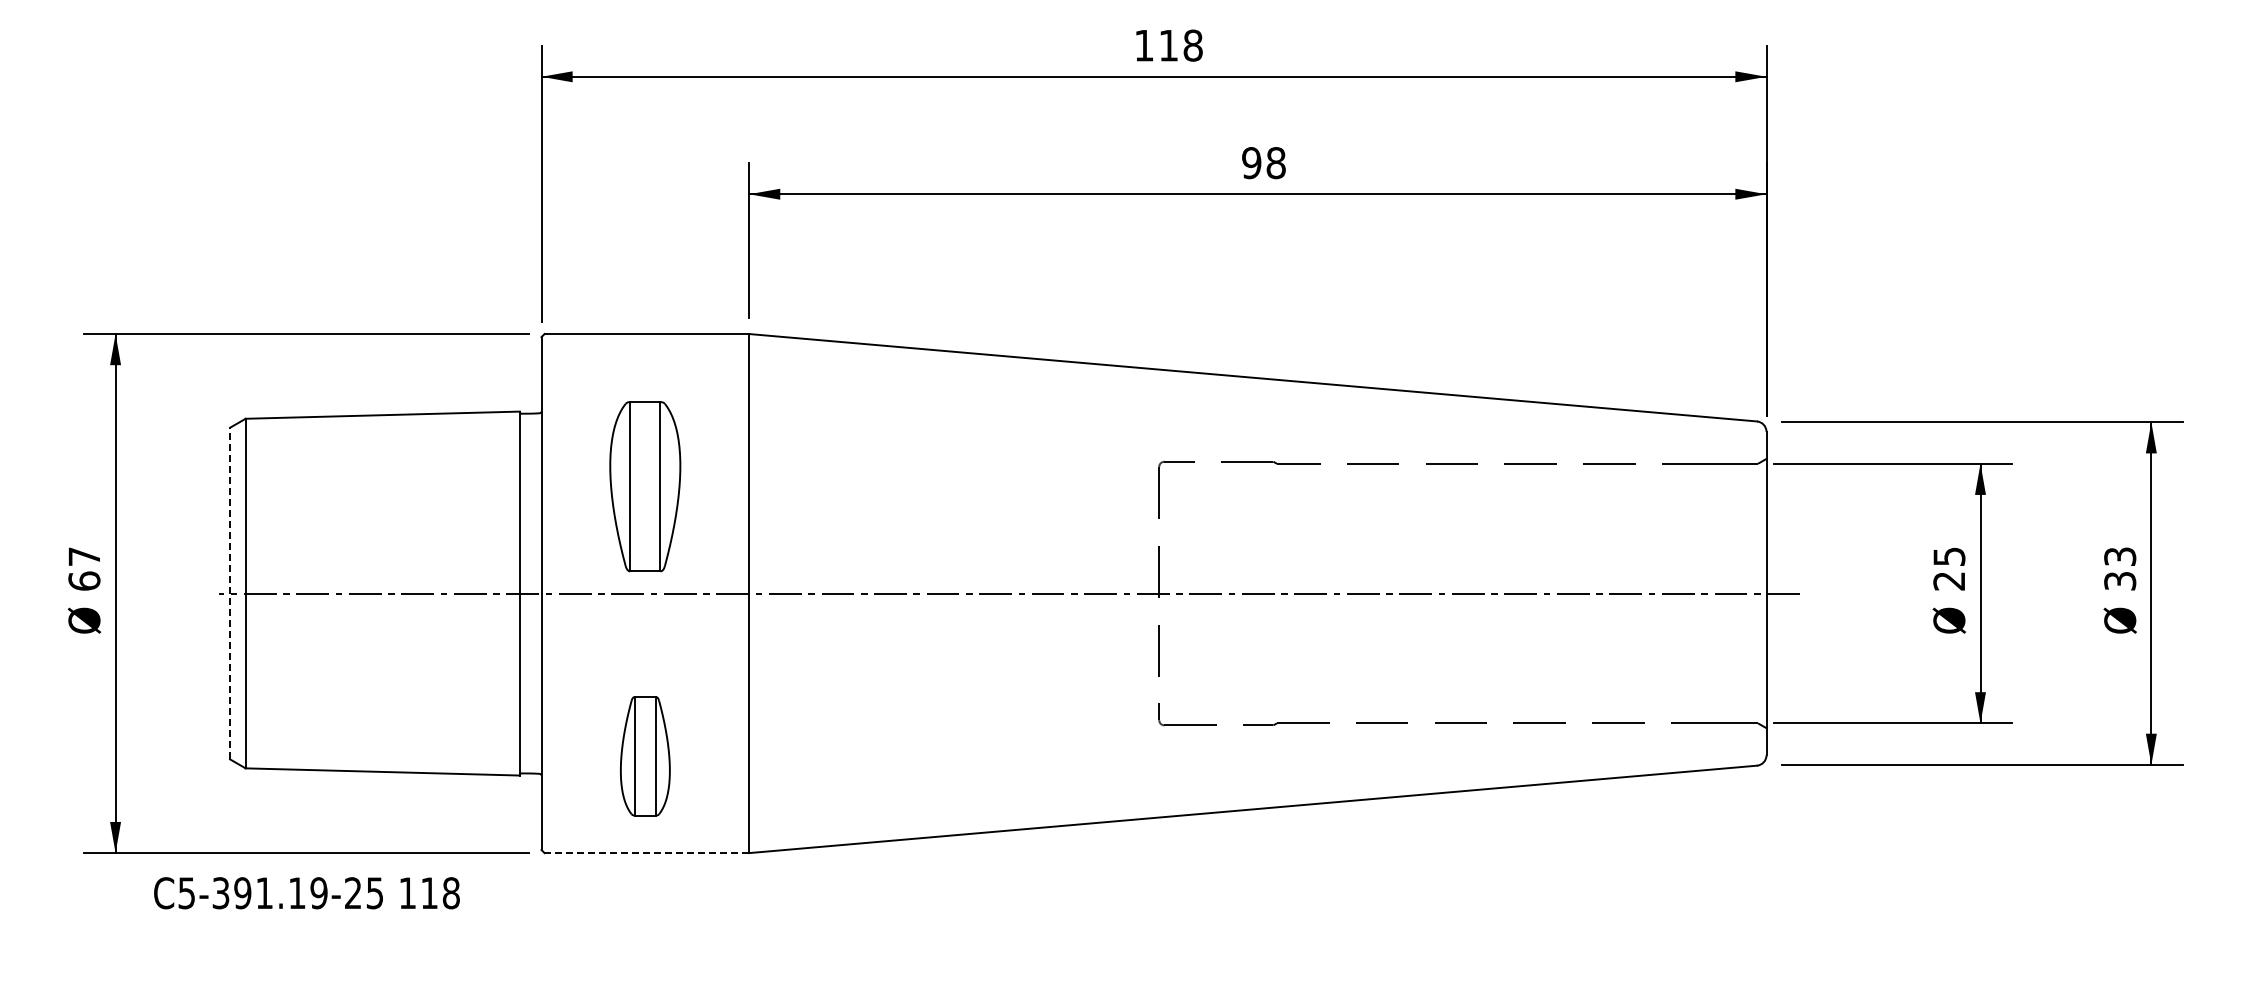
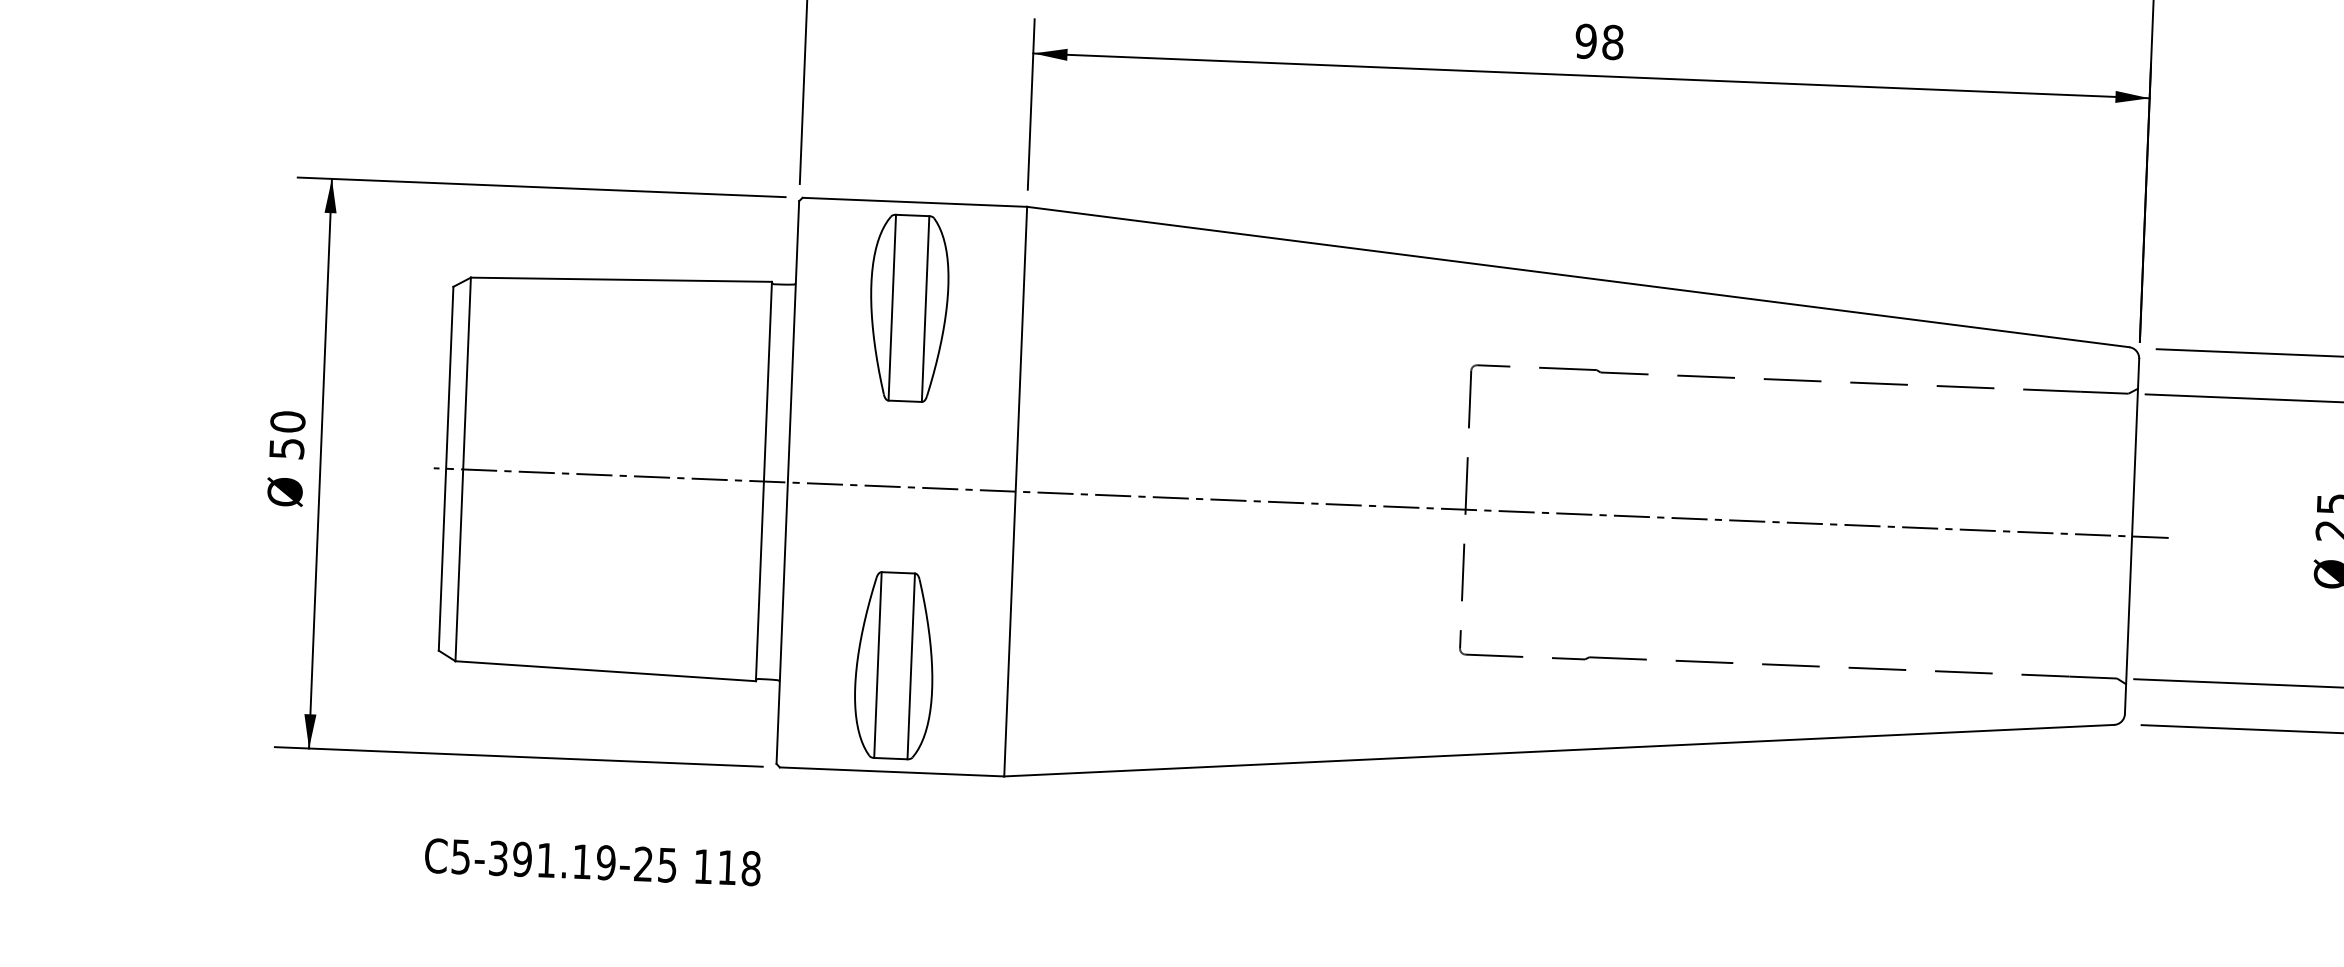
part: (645, 486) -> (909, 308), moved
text: (84, 568) -> (287, 434), 67 -> 50
line: (230, 593) -> (446, 468), dashed -> solid
part: (645, 755) -> (894, 664), size x1.43
line: (646, 853) -> (891, 772), dashed -> solid
text: (306, 893) -> (592, 862), moved

